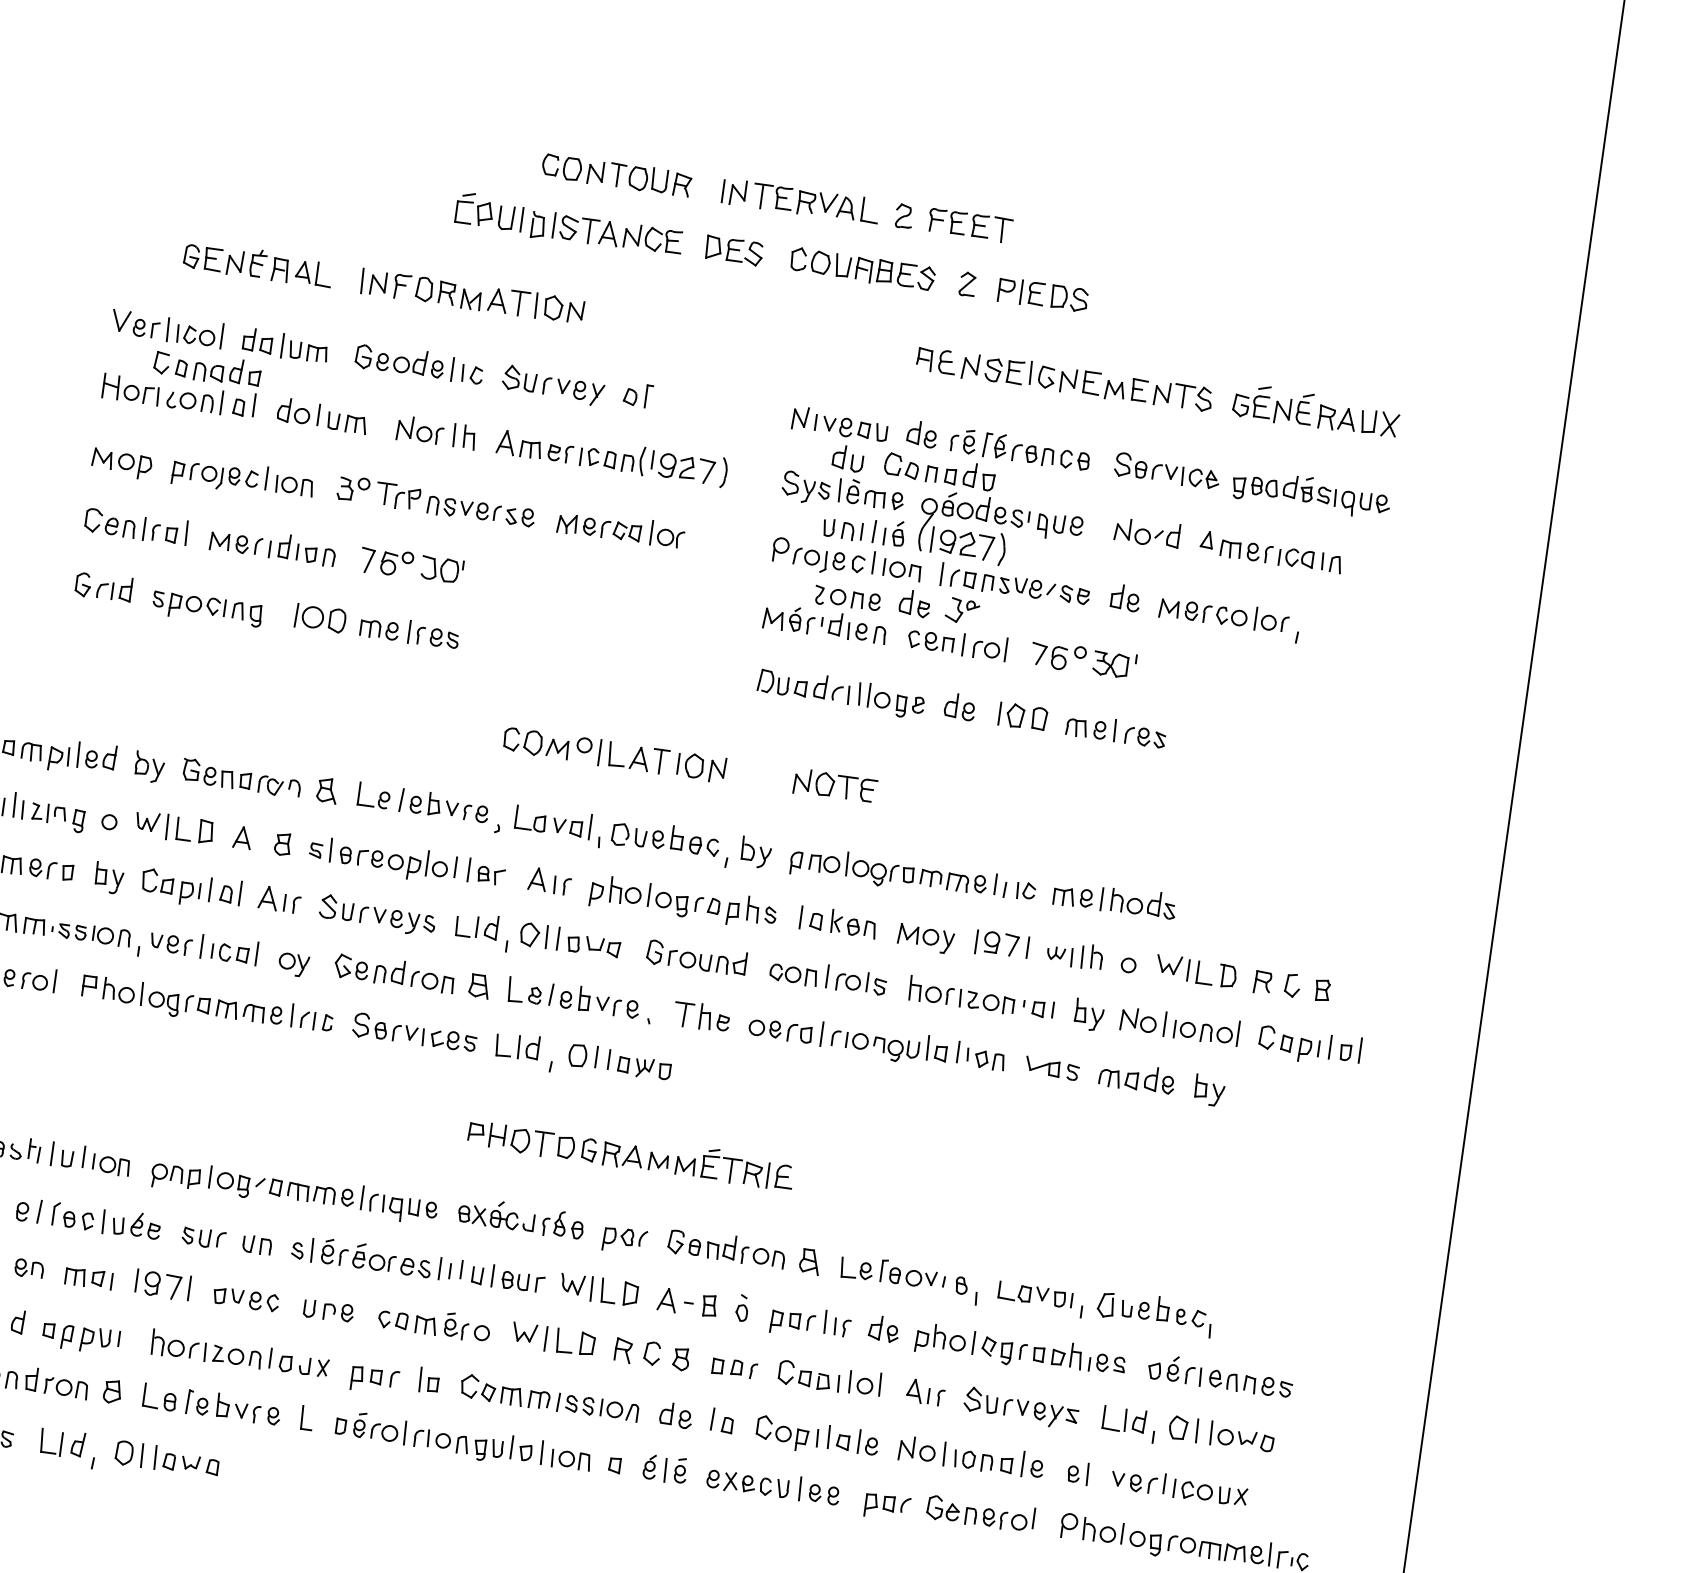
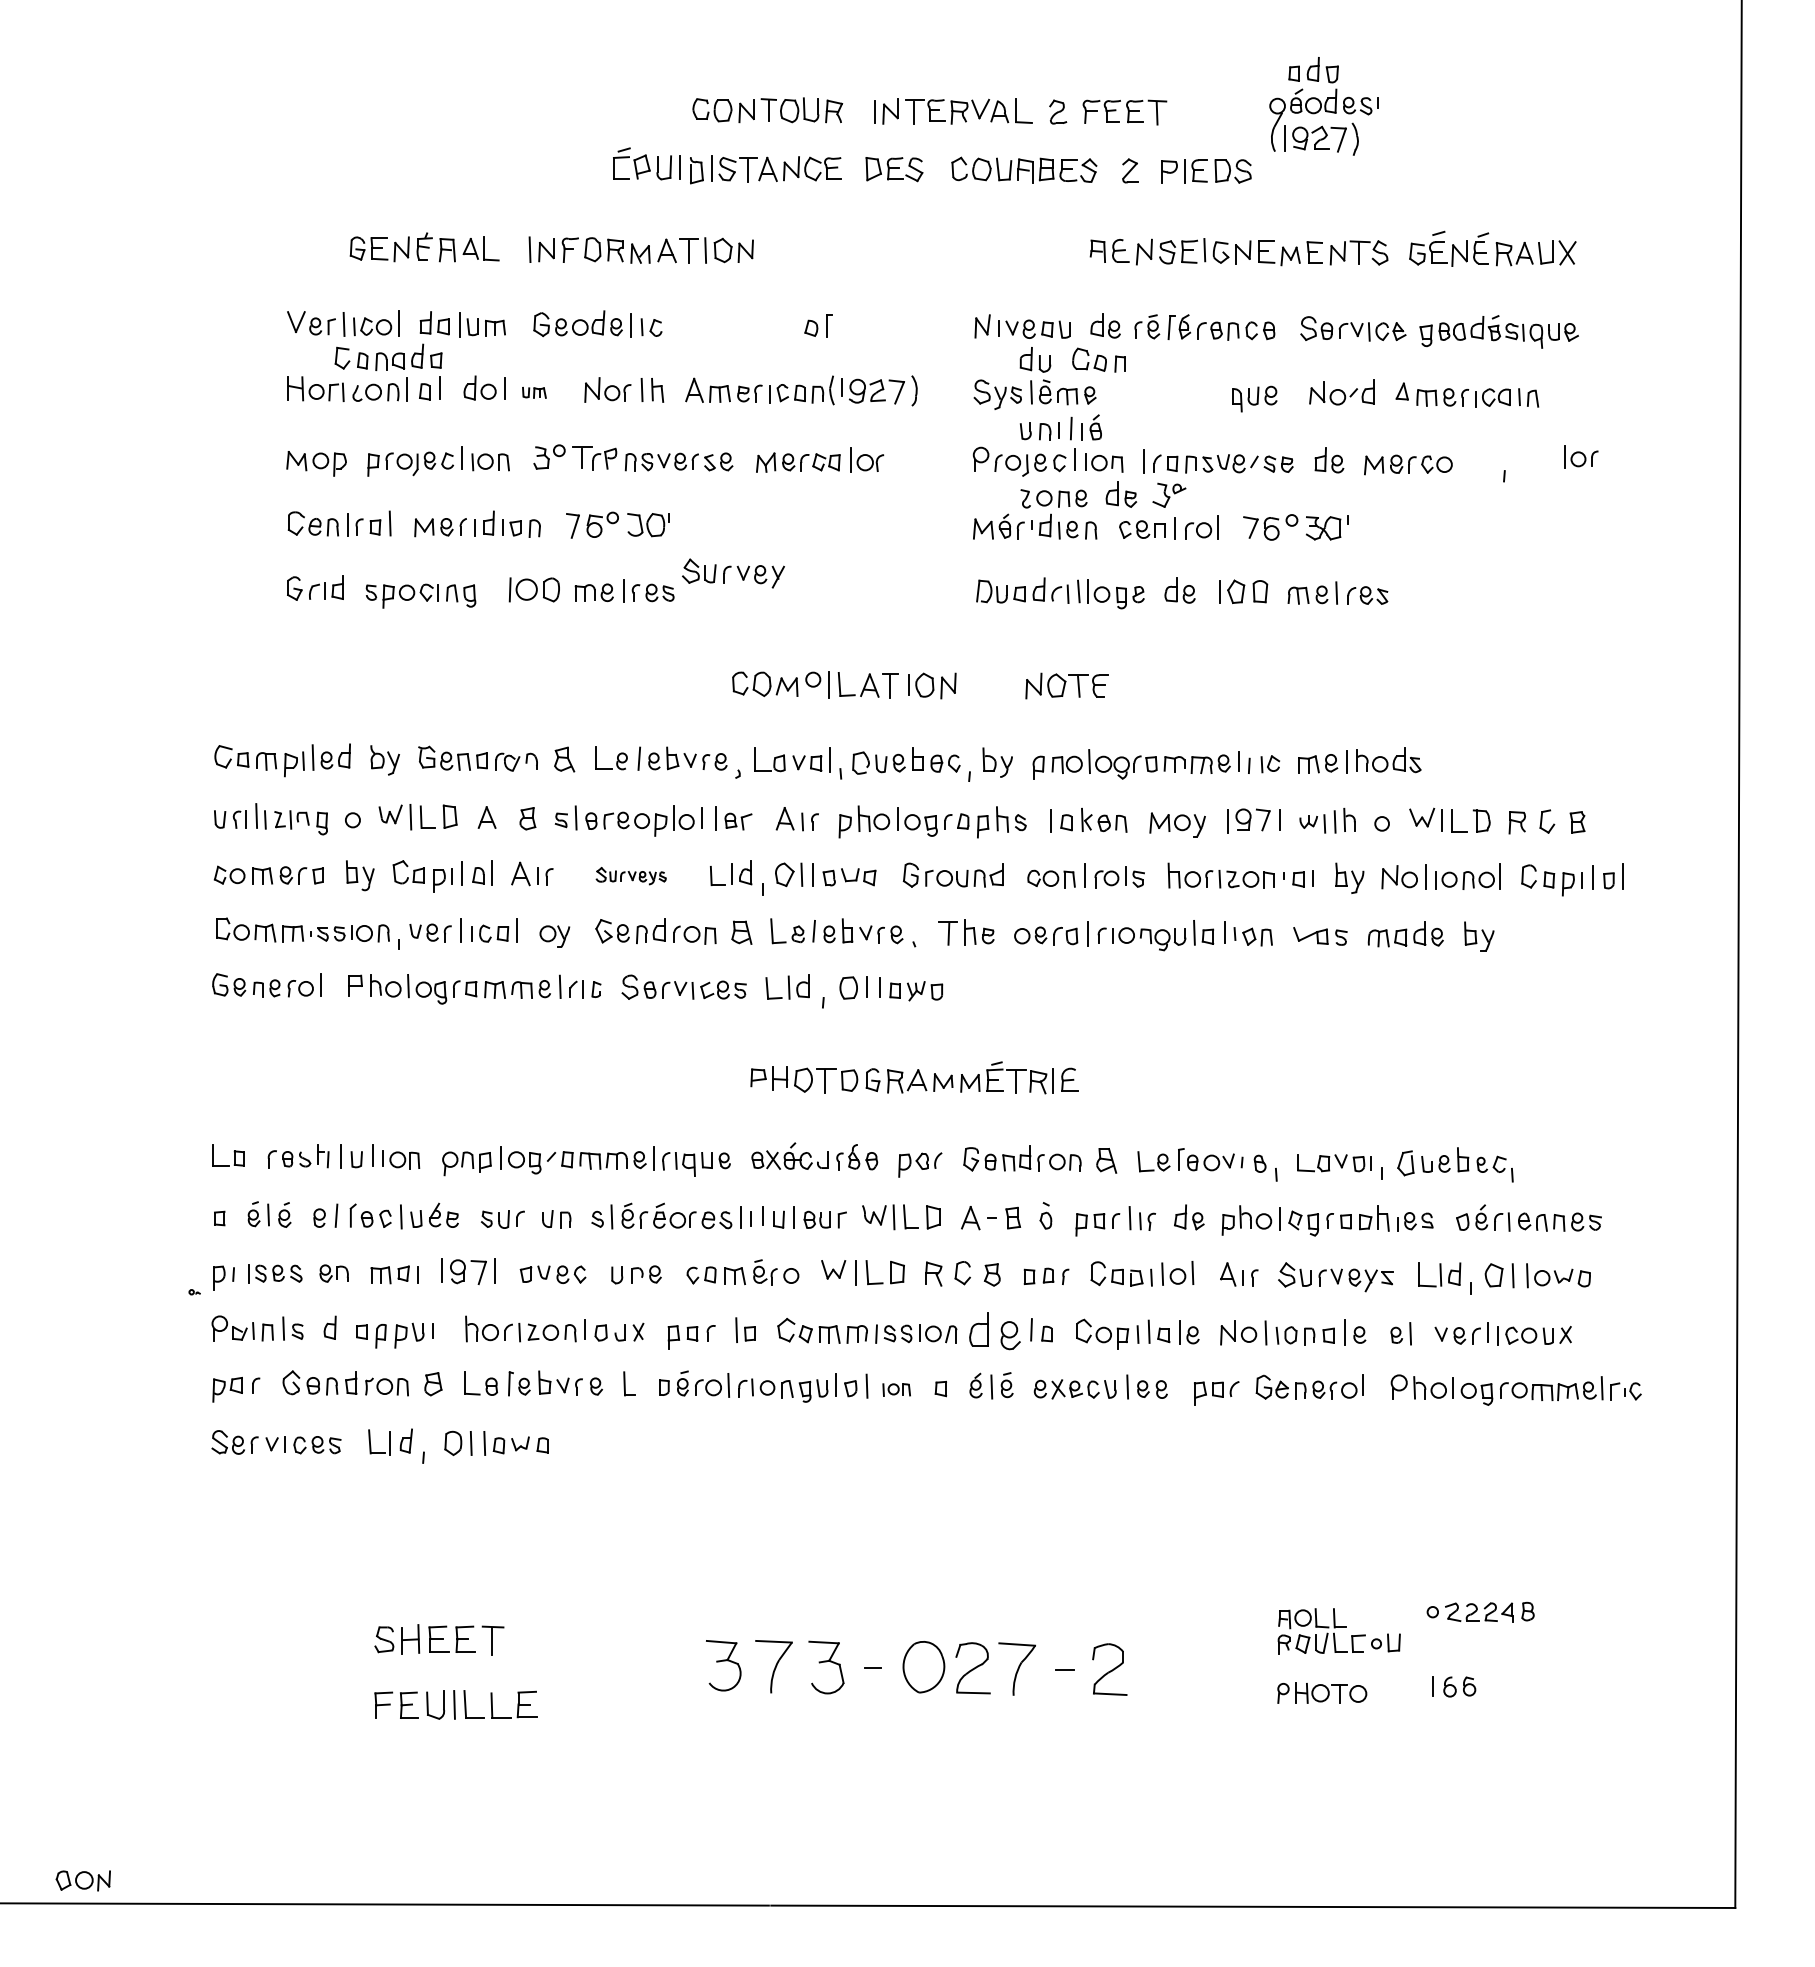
part: (553, 385) -> (733, 573), moved
part: (347, 423) -> (534, 392), size x0.6
part: (974, 513) -> (1323, 106), moved
part: (1272, 620) -> (1581, 456), moved
part: (376, 914) -> (630, 875), size x0.6
part: (675, 1415) -> (994, 1331), size x1.6
part: (570, 1459) -> (896, 1389), size x0.7

